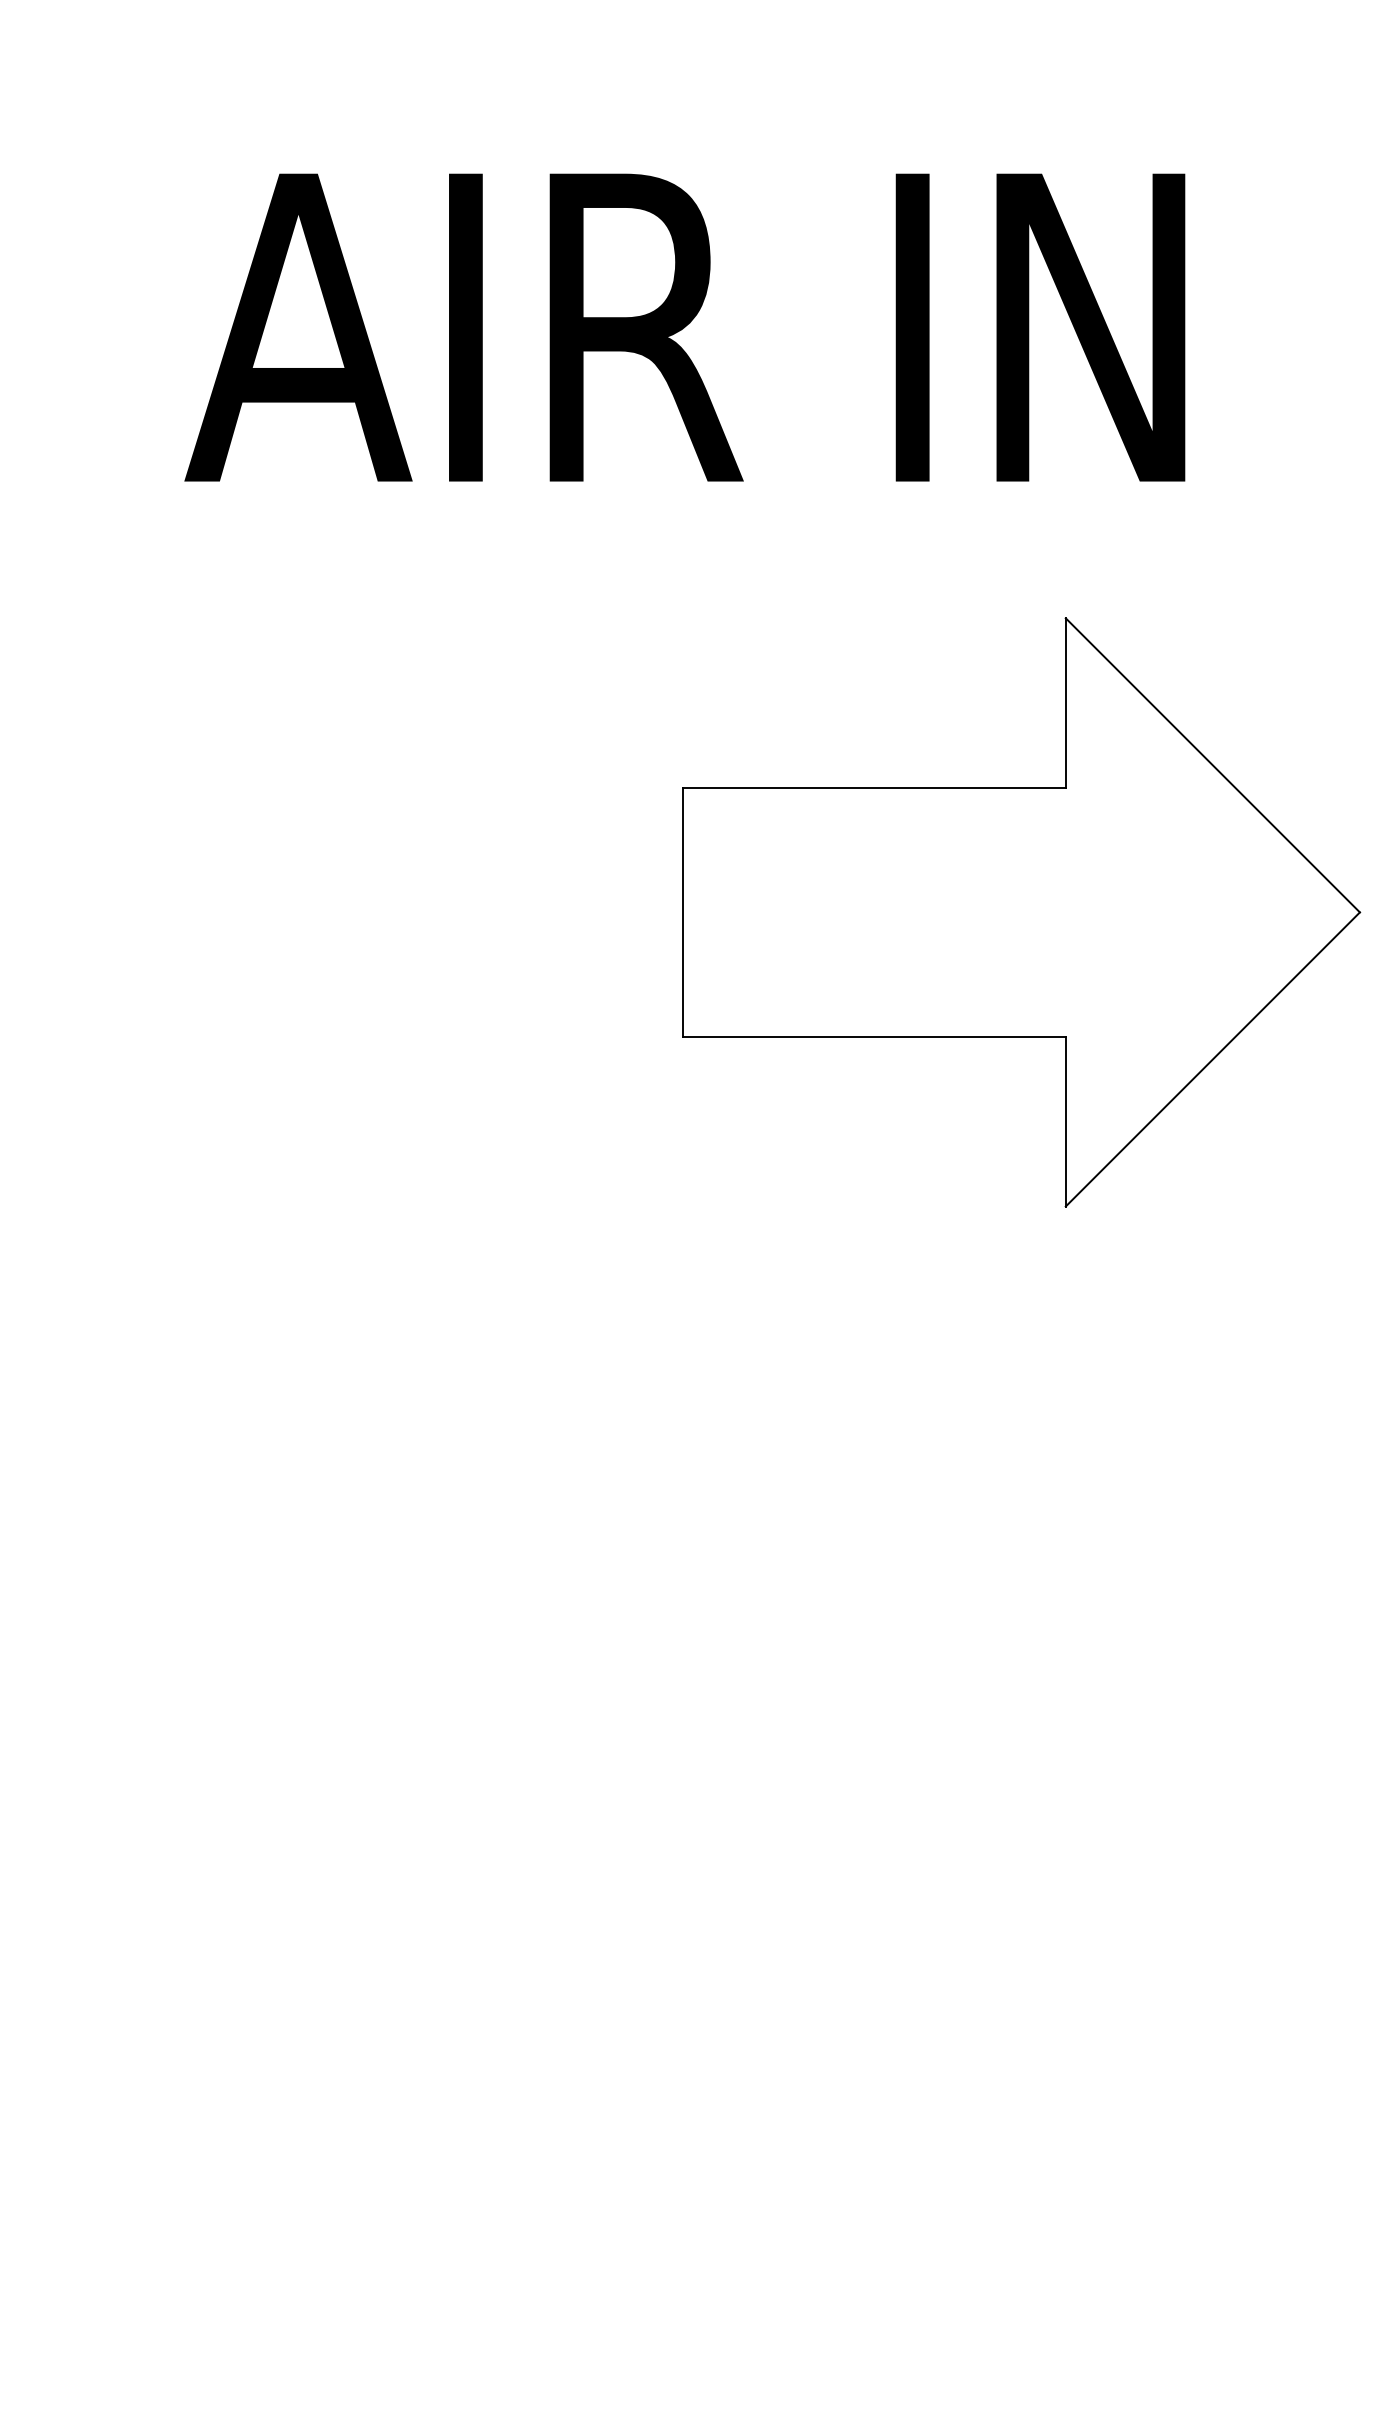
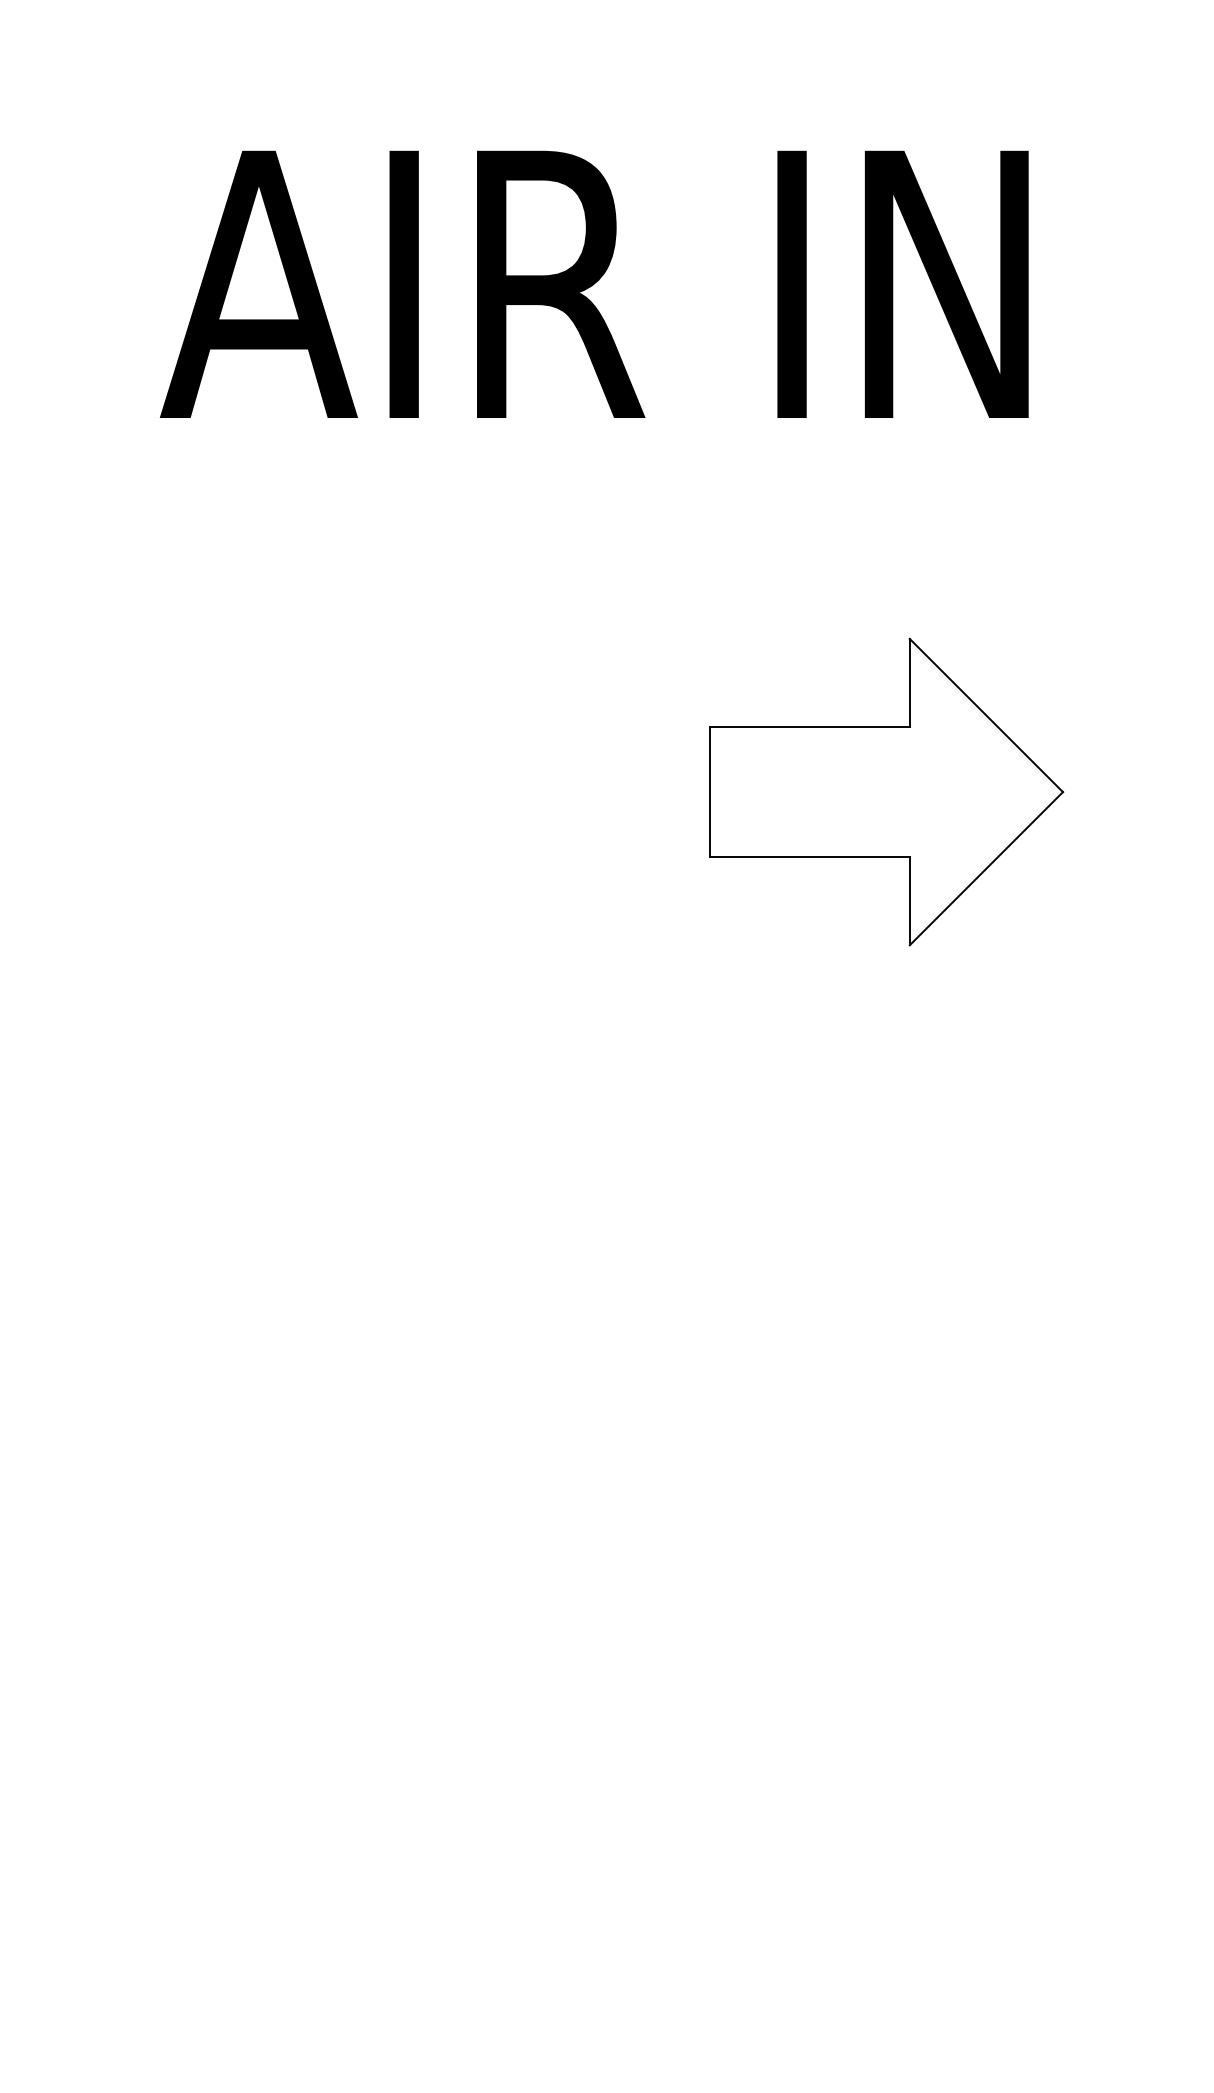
part: (1021, 912) -> (886, 792), size x0.6

